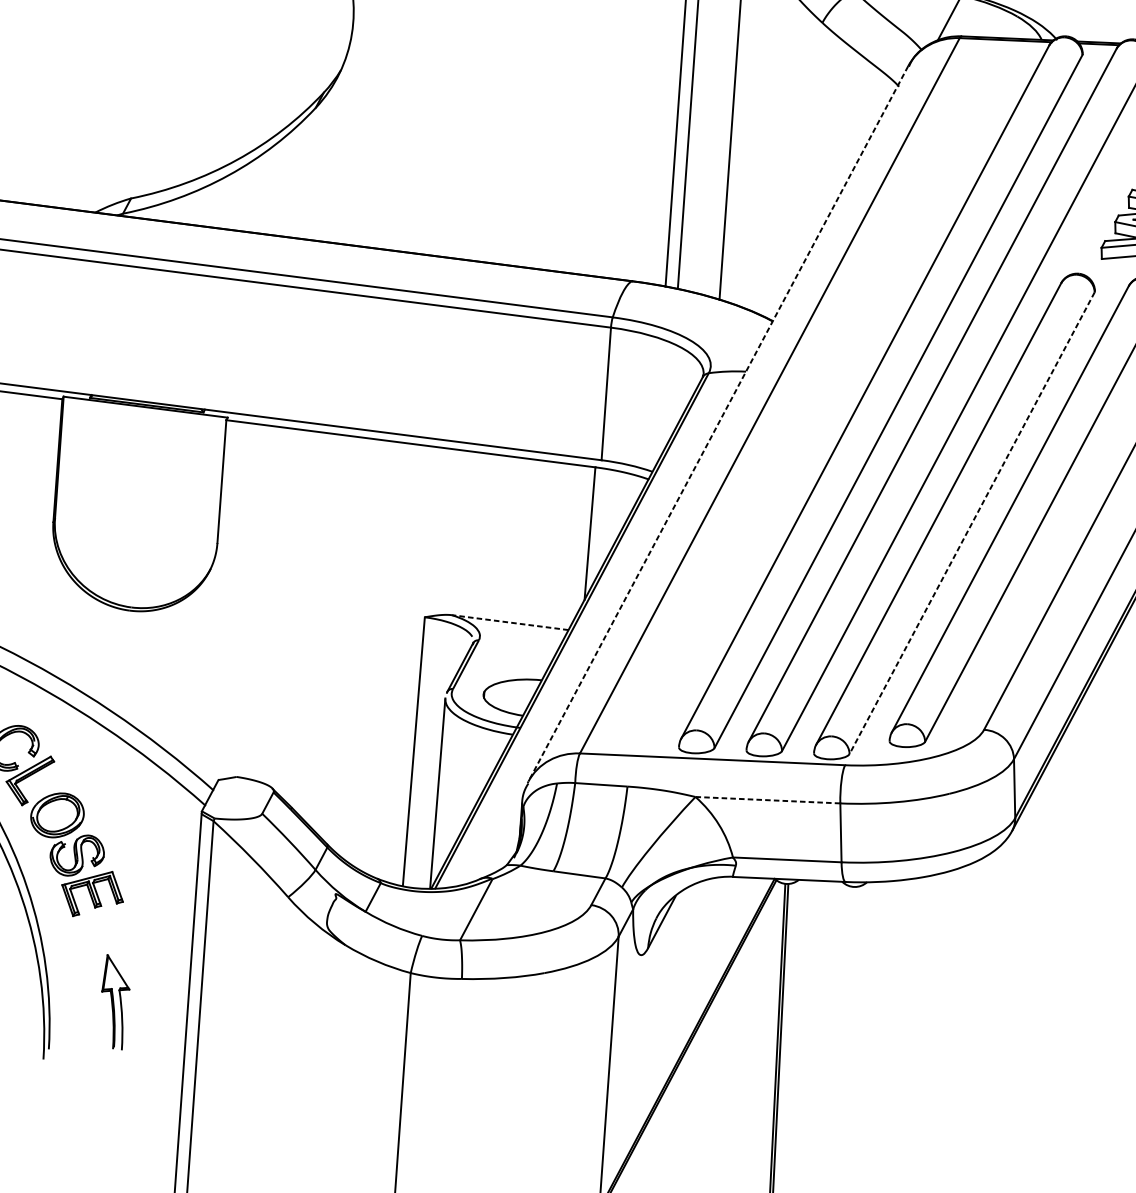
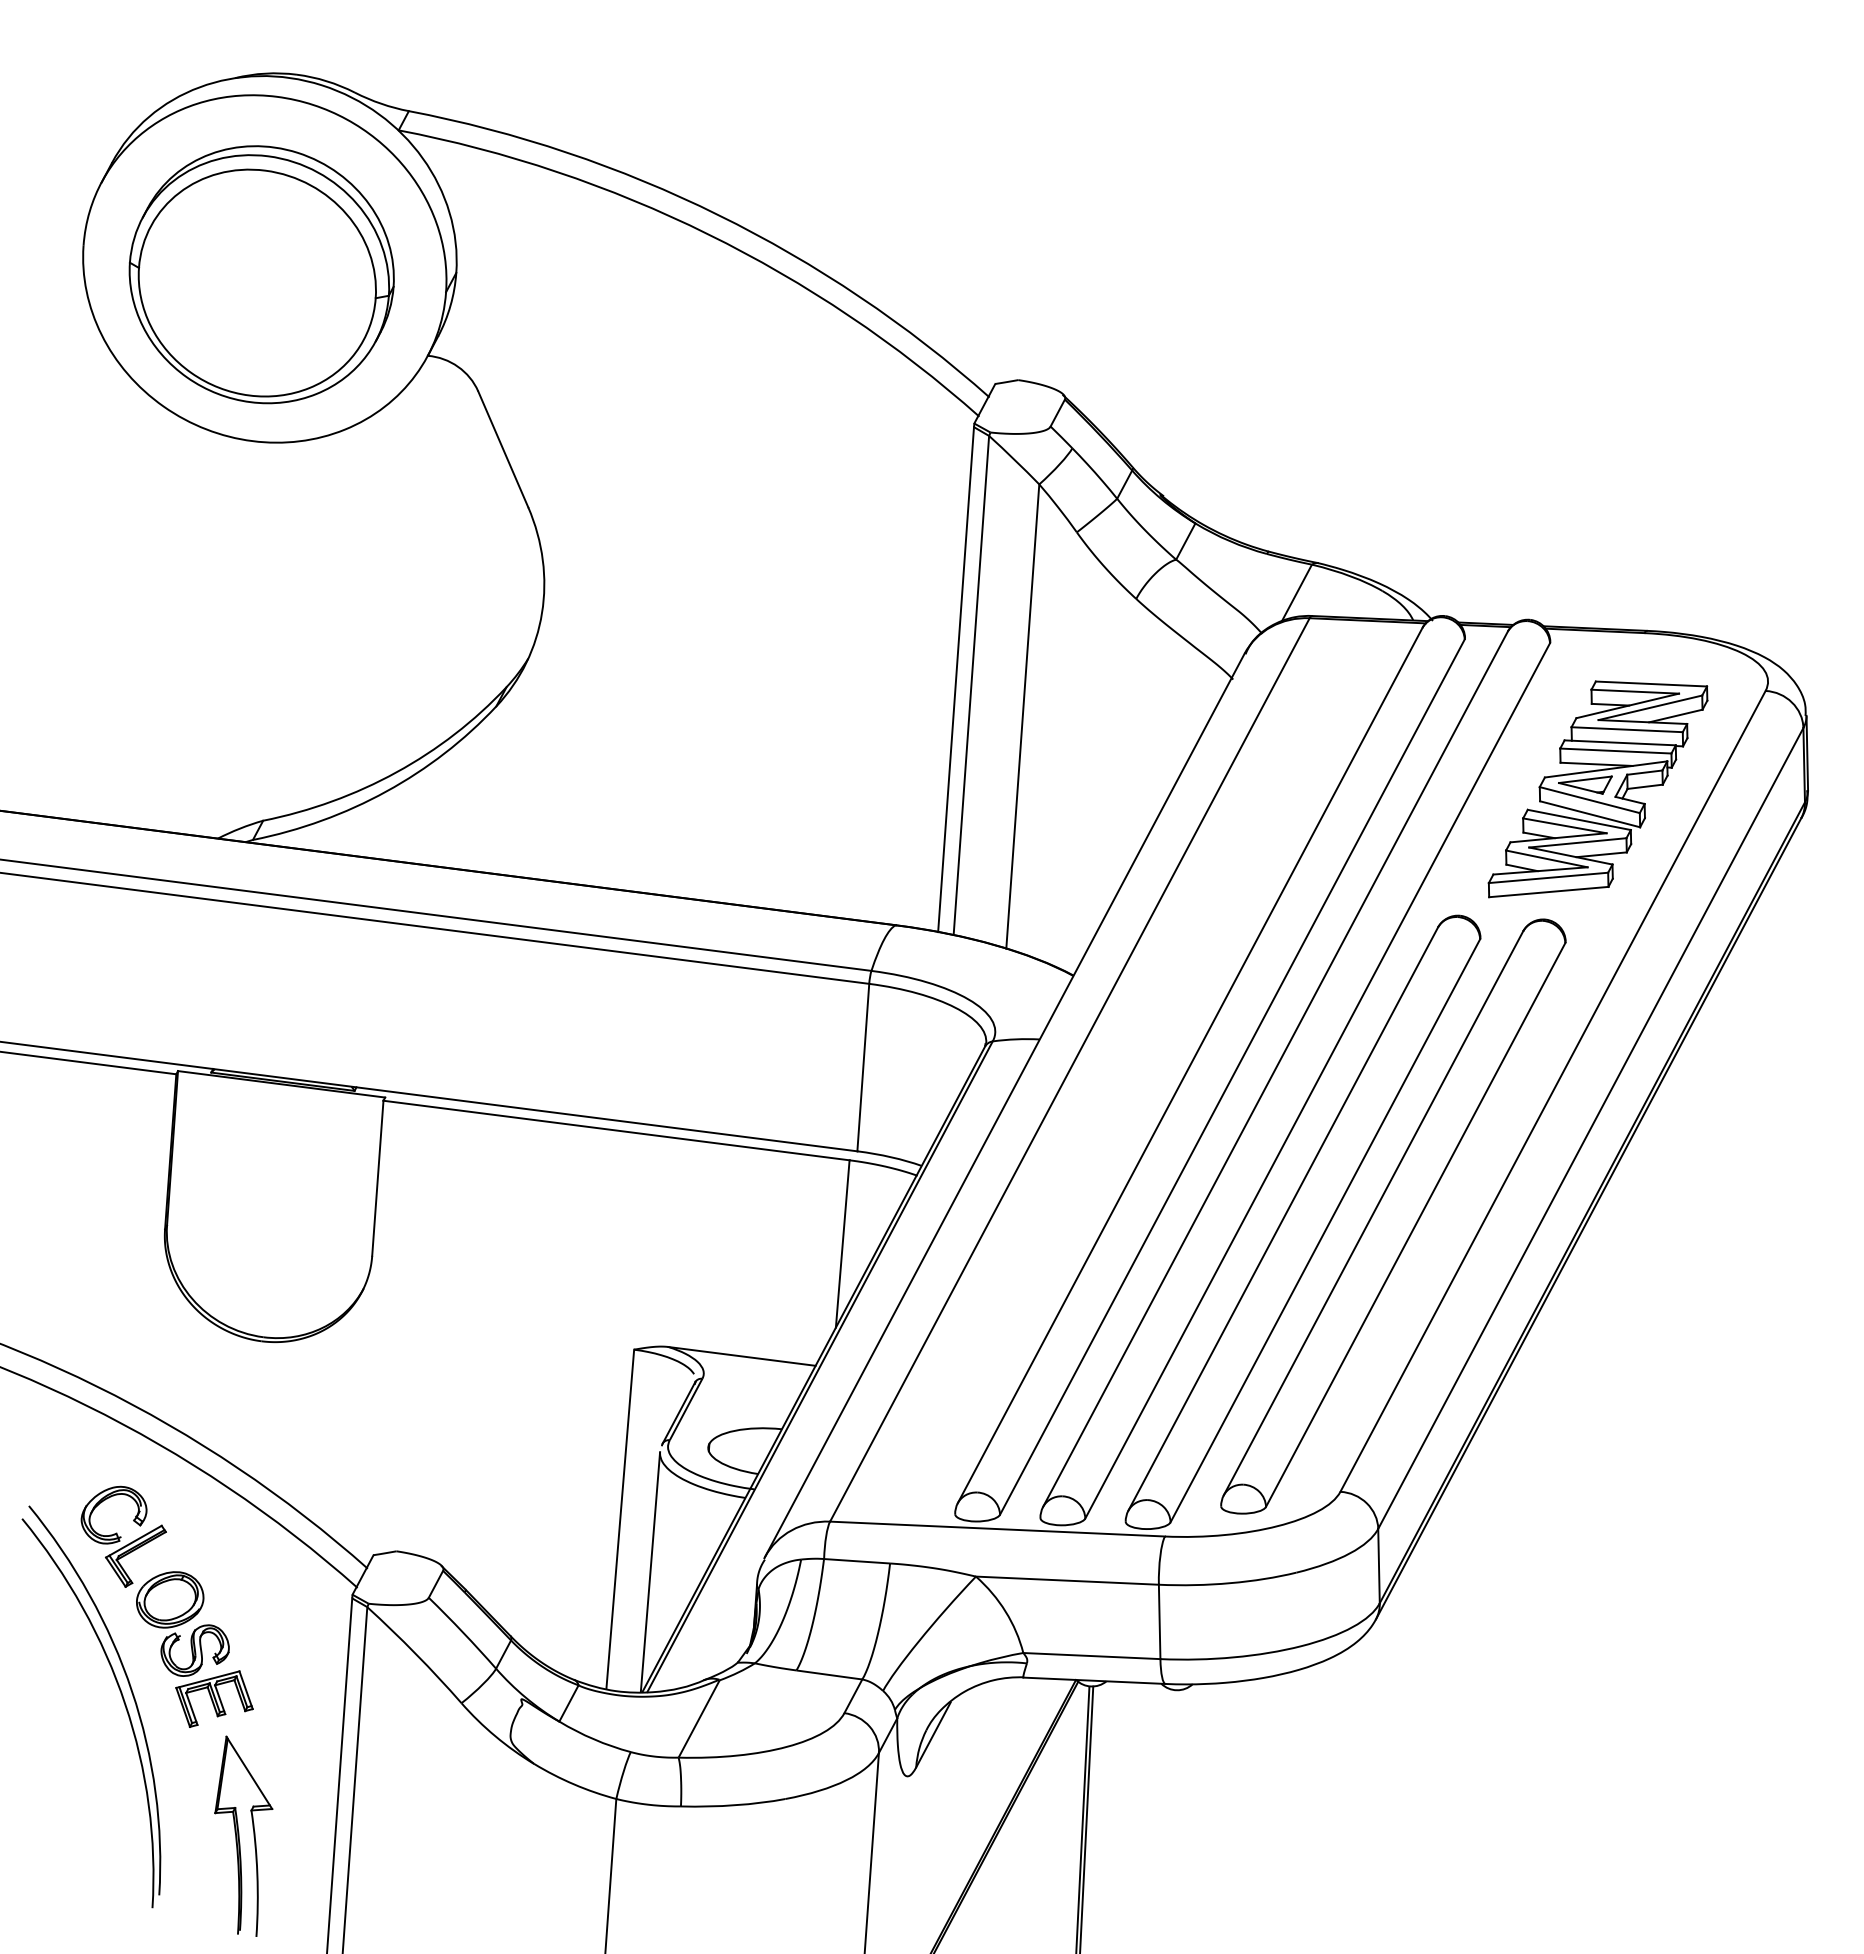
line: (718, 423) -> (1004, 1105), dashed -> solid
line: (972, 523) -> (1325, 1231), dashed -> solid
line: (509, 622) -> (741, 1356), dashed -> solid
line: (767, 800) -> (1067, 1580), dashed -> solid
part: (115, 1001) -> (243, 1835), size x1.67

